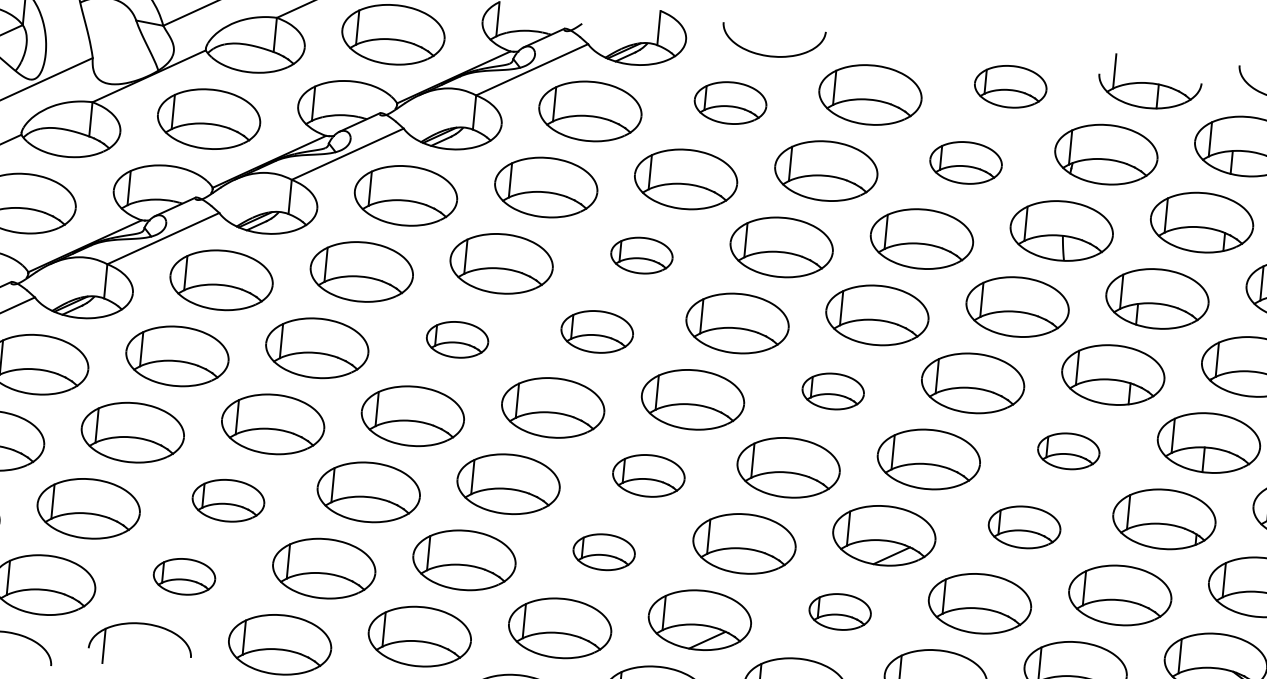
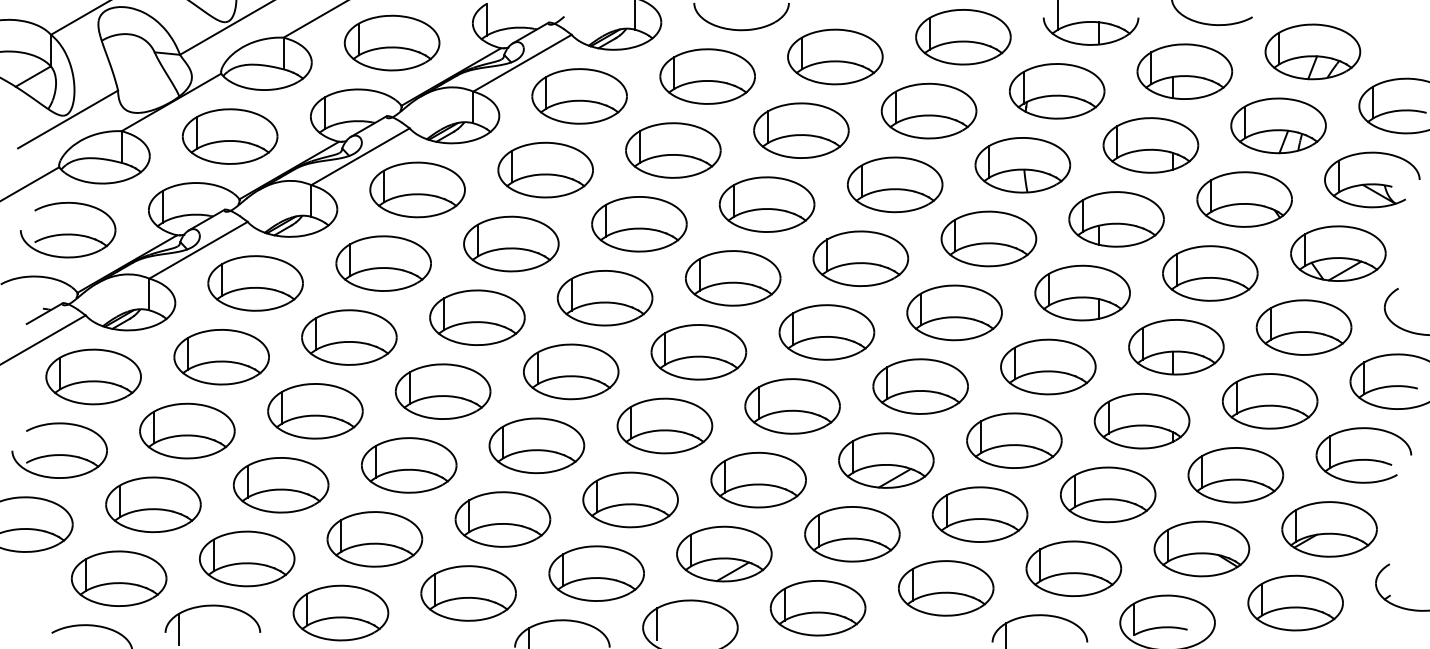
part: (1010, 87) -> (963, 37), size x1.43
part: (730, 103) -> (707, 76), size x1.43
part: (965, 162) -> (928, 110), size x1.43
part: (641, 255) -> (639, 224), size x1.67
part: (596, 332) -> (604, 298), size x1.43
part: (457, 339) -> (477, 317), size x1.67
part: (832, 391) -> (826, 332), size x1.67
part: (1068, 450) -> (1048, 366), size x1.67
part: (648, 475) -> (664, 425), size x1.43
part: (227, 500) -> (280, 485), size x1.43
part: (1024, 527) -> (1014, 440), size x1.43
part: (604, 551) -> (630, 499), size x1.67
part: (184, 576) -> (247, 558), size x1.67
part: (840, 612) -> (852, 534), size x1.67

